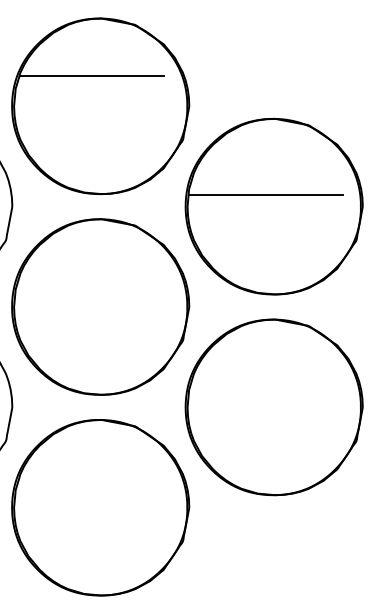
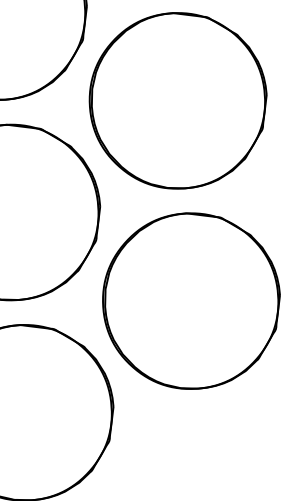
line: (266, 194) -> (169, 89), removed

